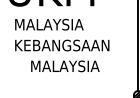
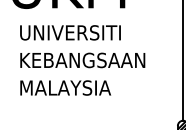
text: (53, 24) -> (71, 32), MALAYSIA -> UNIVERSITI
text: (65, 66) -> (65, 88), moved

